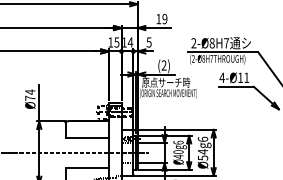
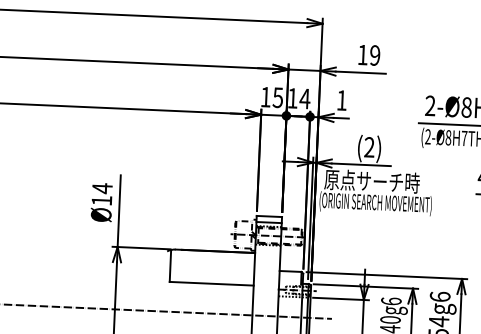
text: (148, 42) -> (340, 100), 5 -> 1
text: (30, 97) -> (102, 199), Ø74 -> Ø14

